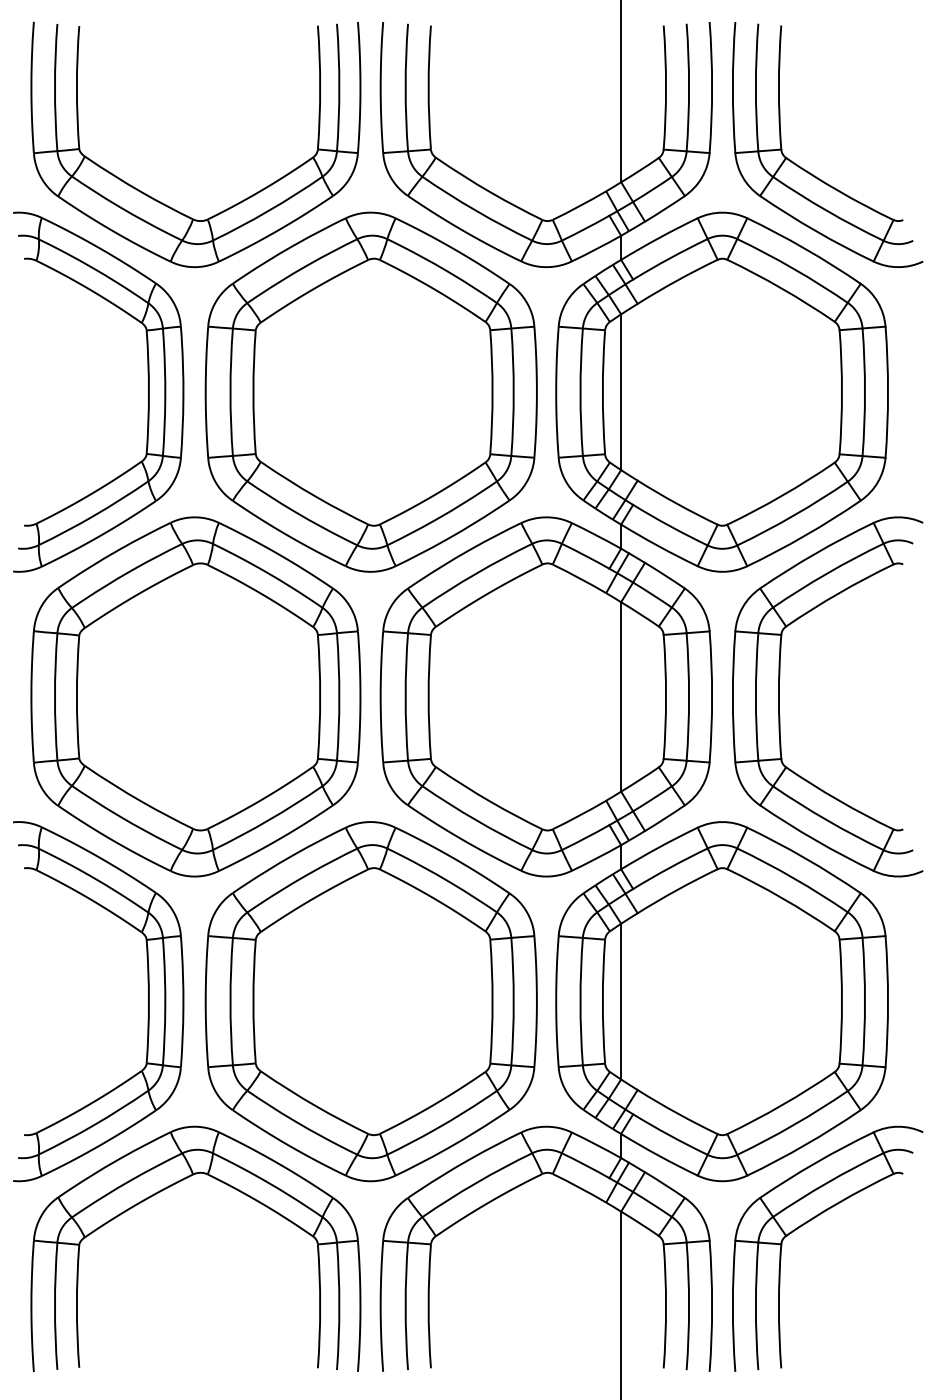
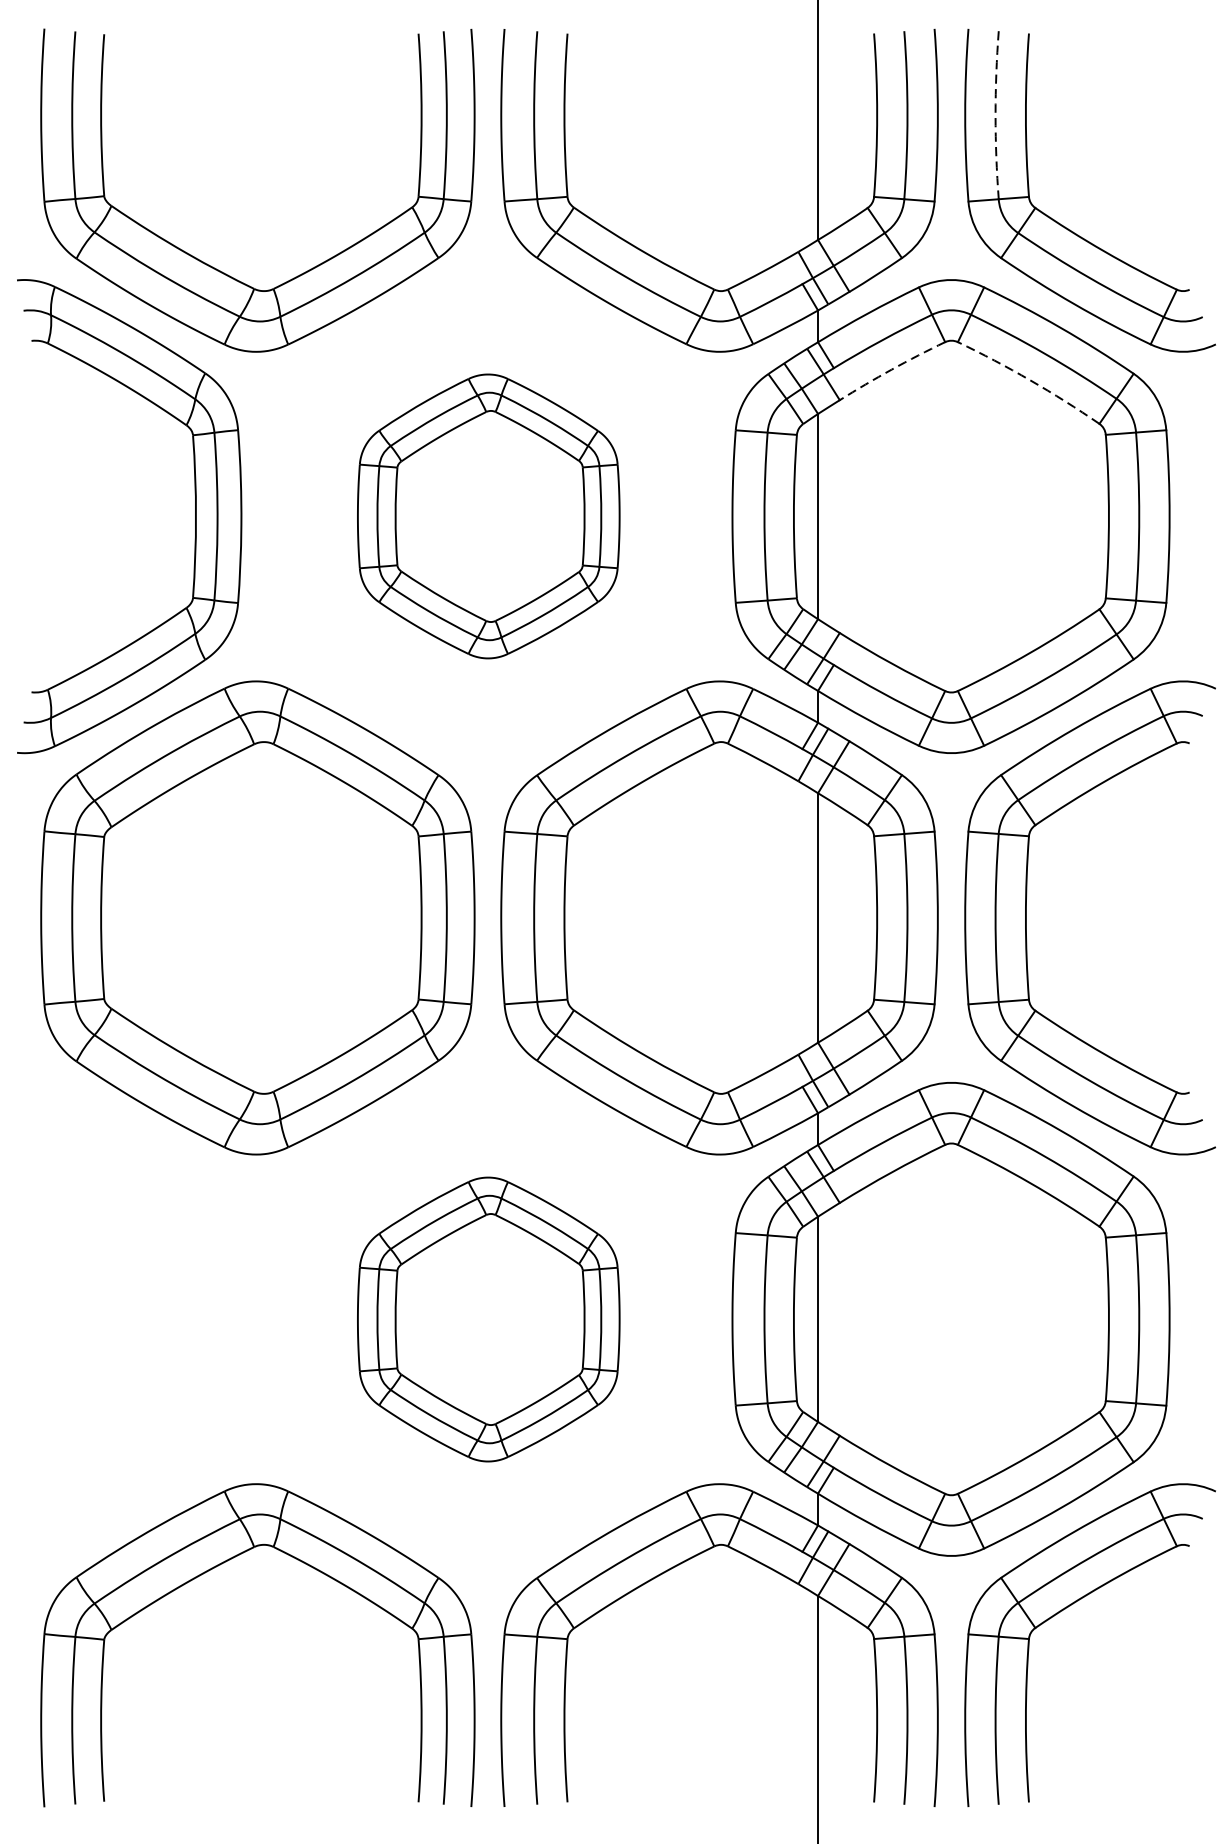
arc: (755, 87) -> (995, 115), solid -> dashed
arc: (677, 280) -> (892, 369), solid -> dashed
arc: (782, 288) -> (1030, 379), solid -> dashed
part: (370, 391) -> (487, 515), size x0.6
part: (148, 1001) -> (195, 1319), removed
part: (370, 1001) -> (487, 1319), size x0.6

